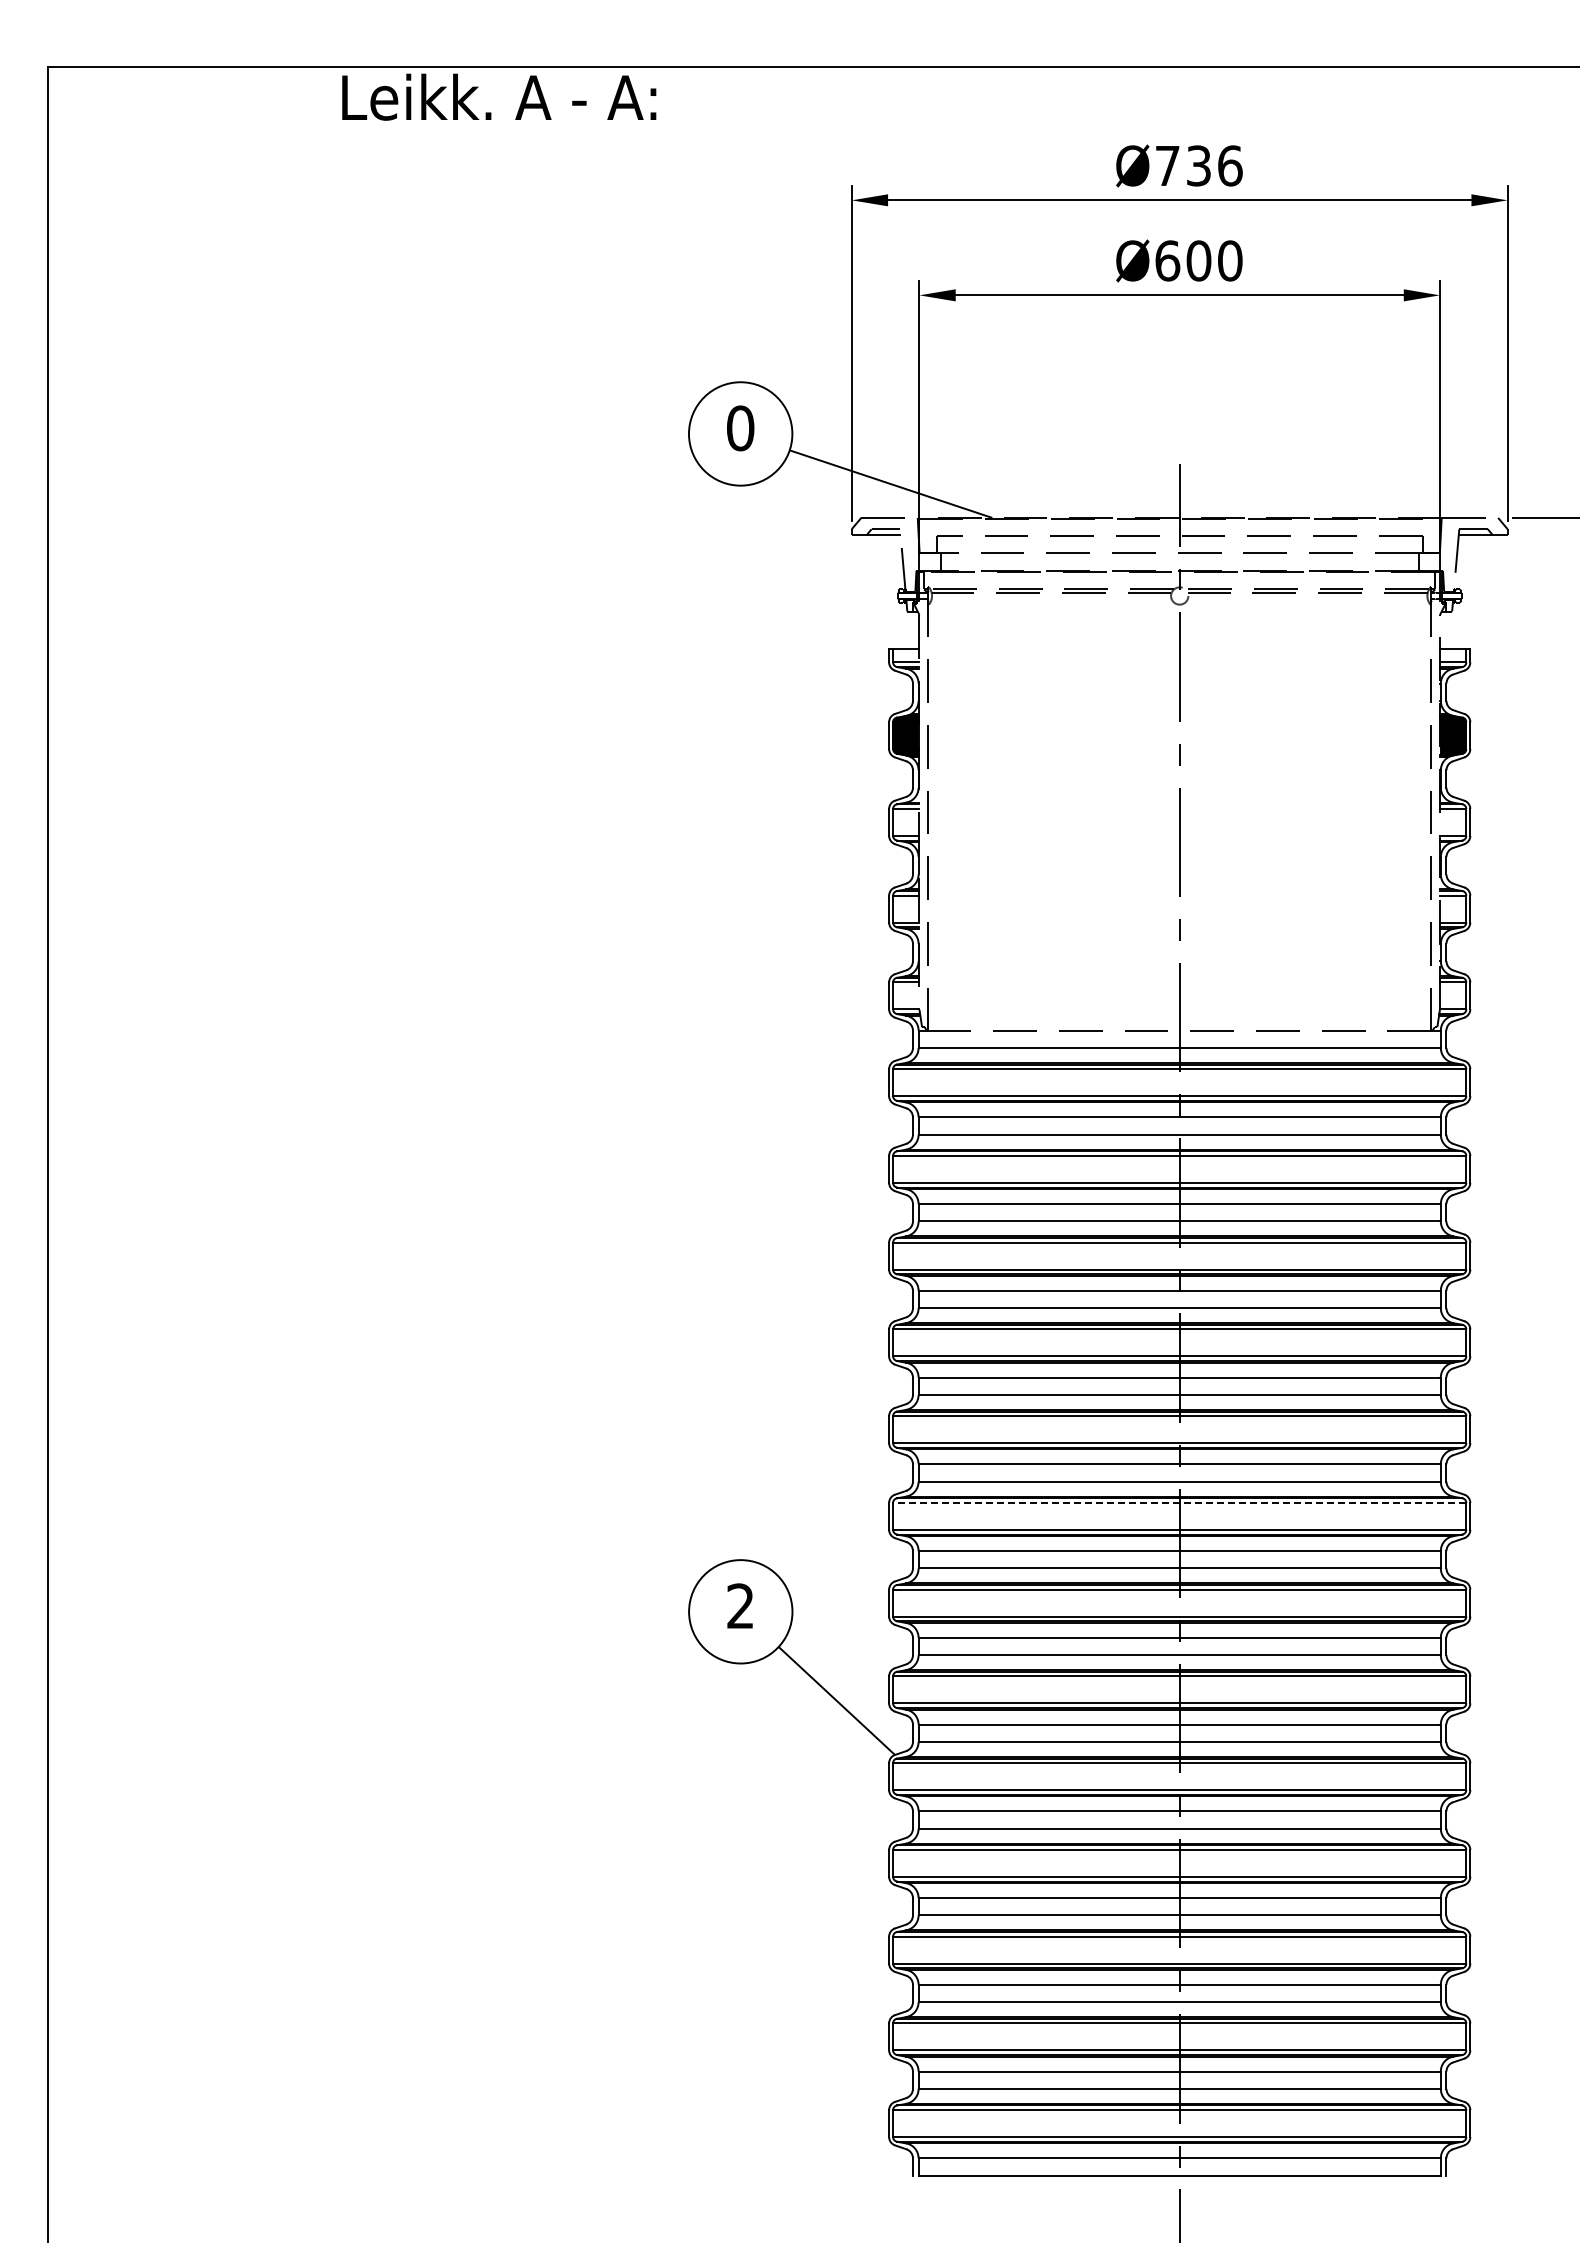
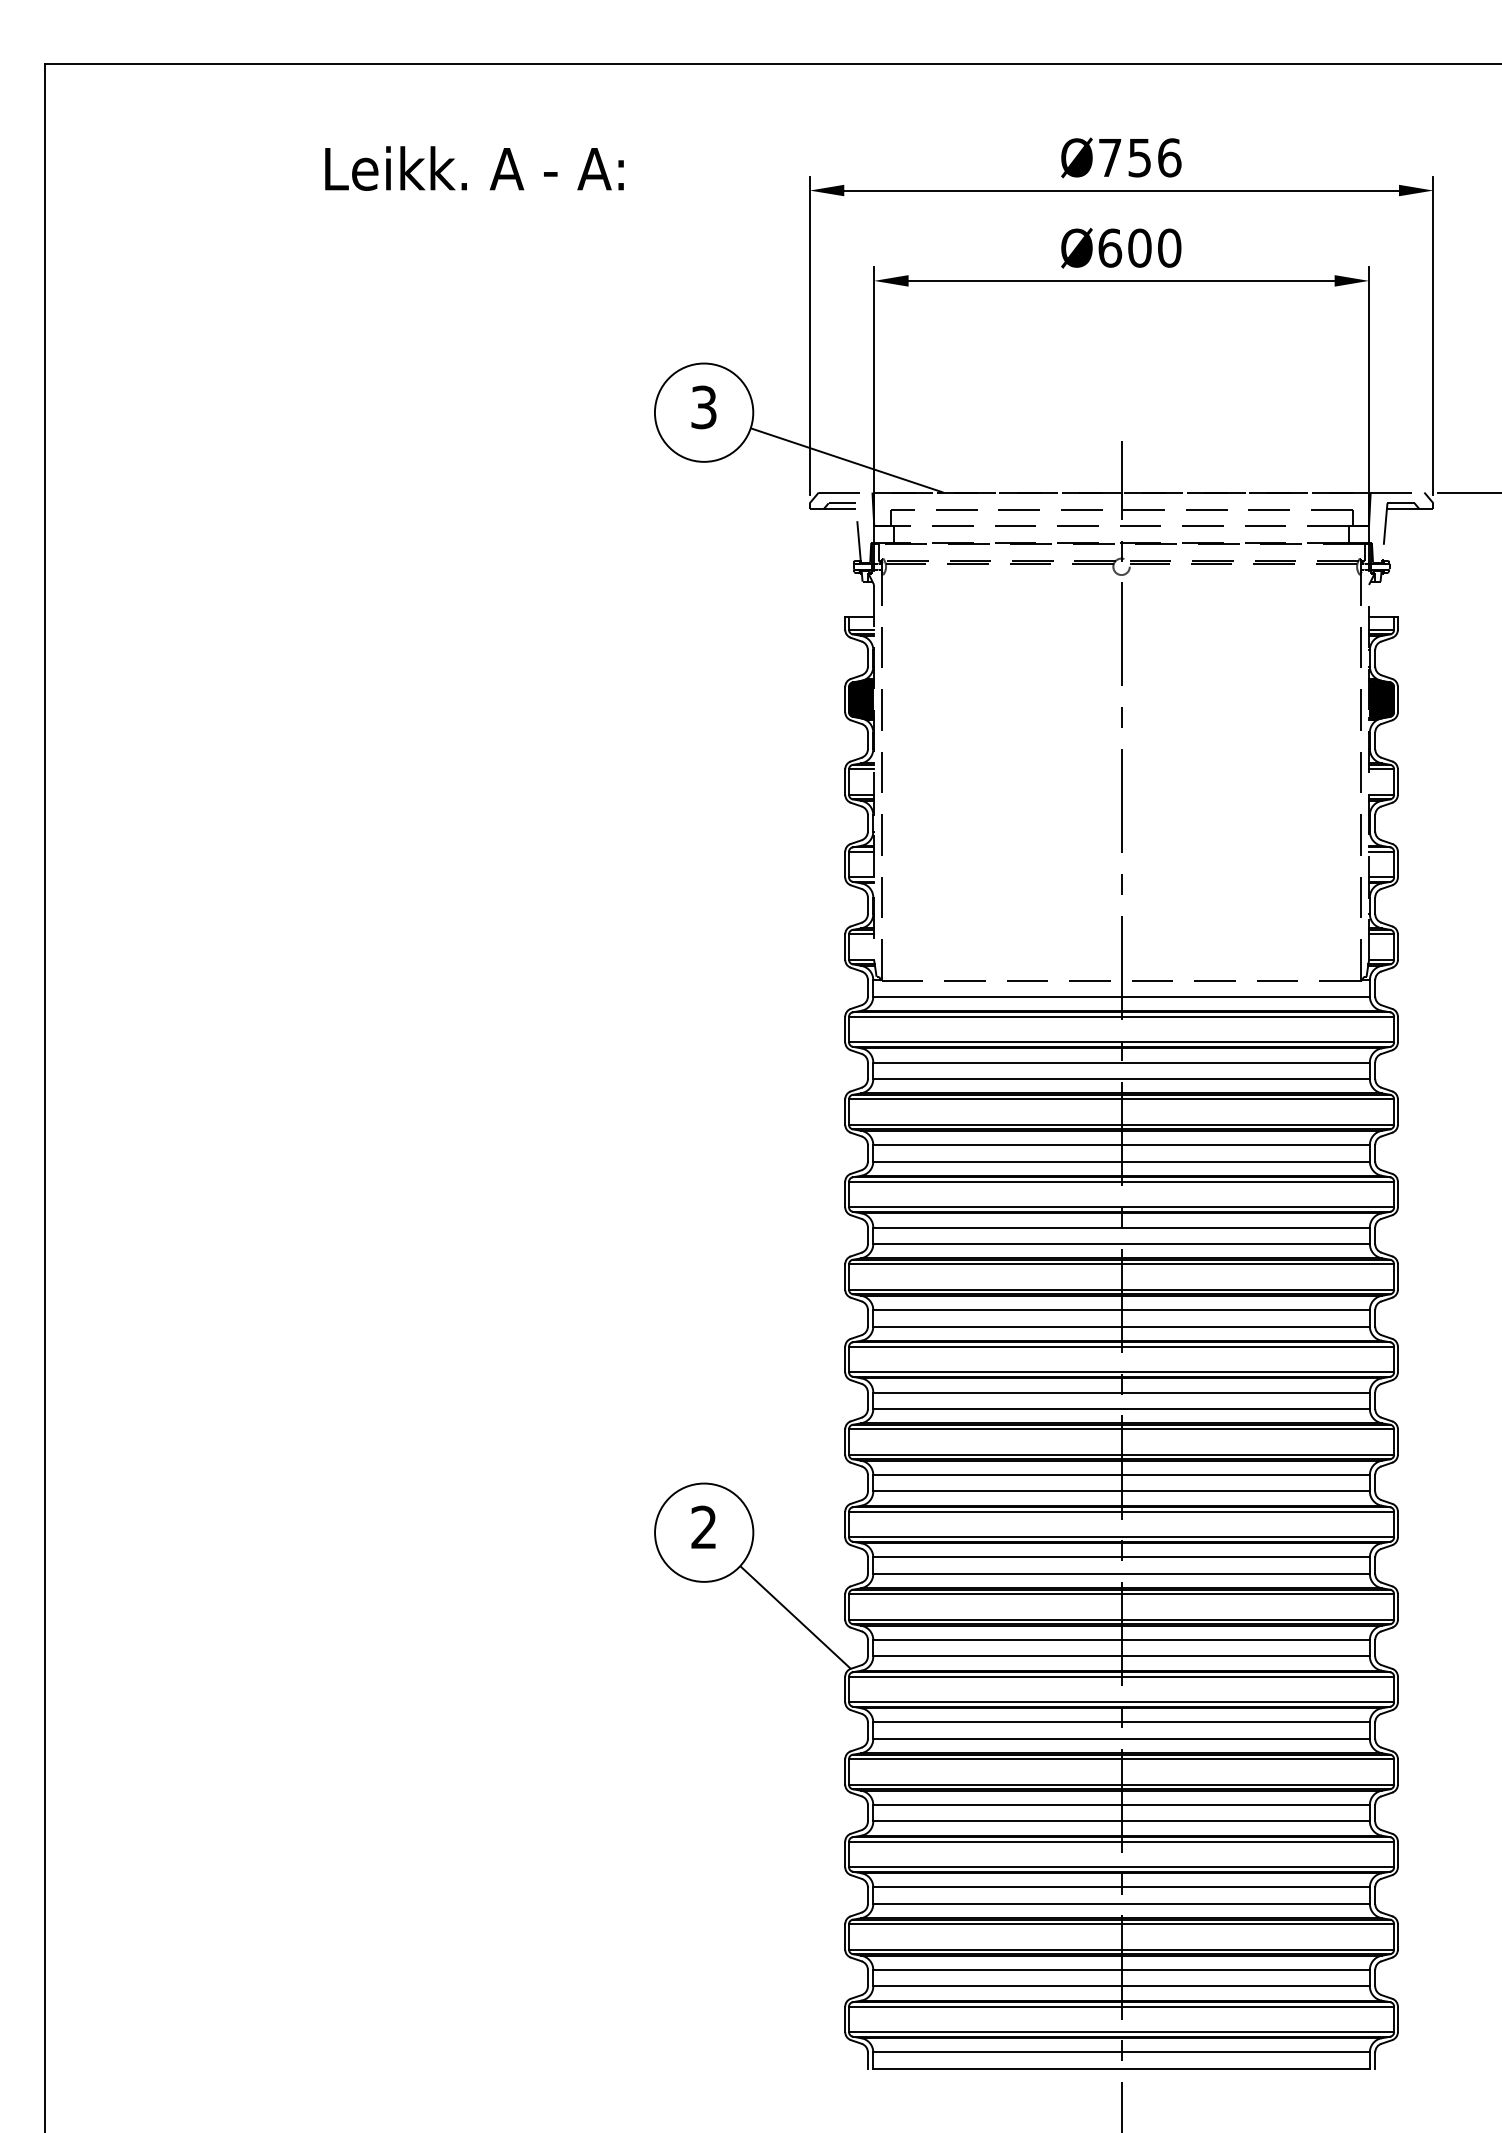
text: (499, 96) -> (474, 167), moved
text: (1199, 165) -> (1140, 157), Ø736 -> Ø756
text: (740, 428) -> (703, 407), 0 -> 3
line: (1179, 1502) -> (1121, 1428), dashed -> solid

